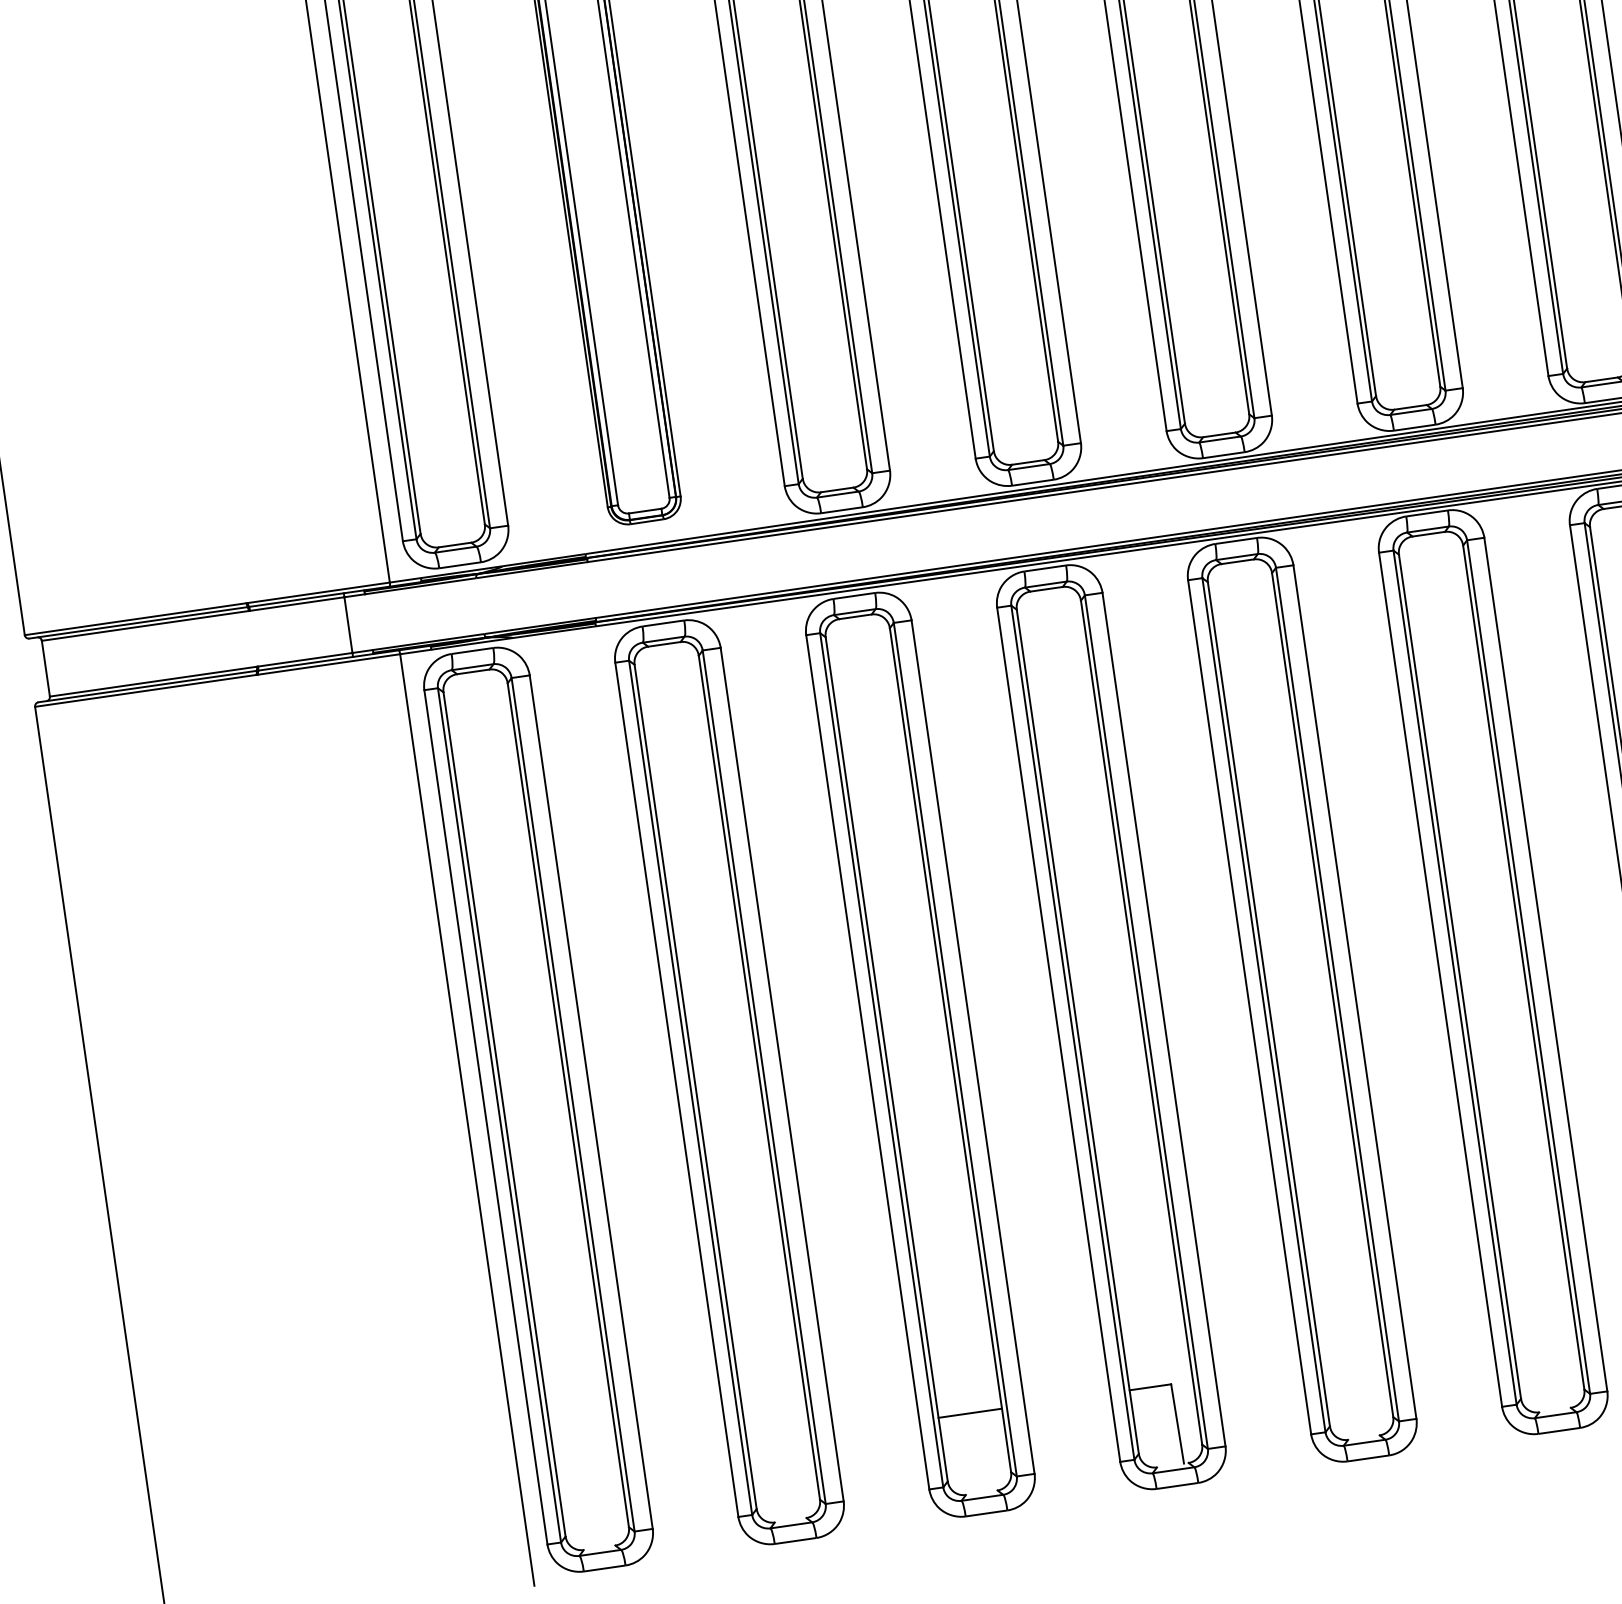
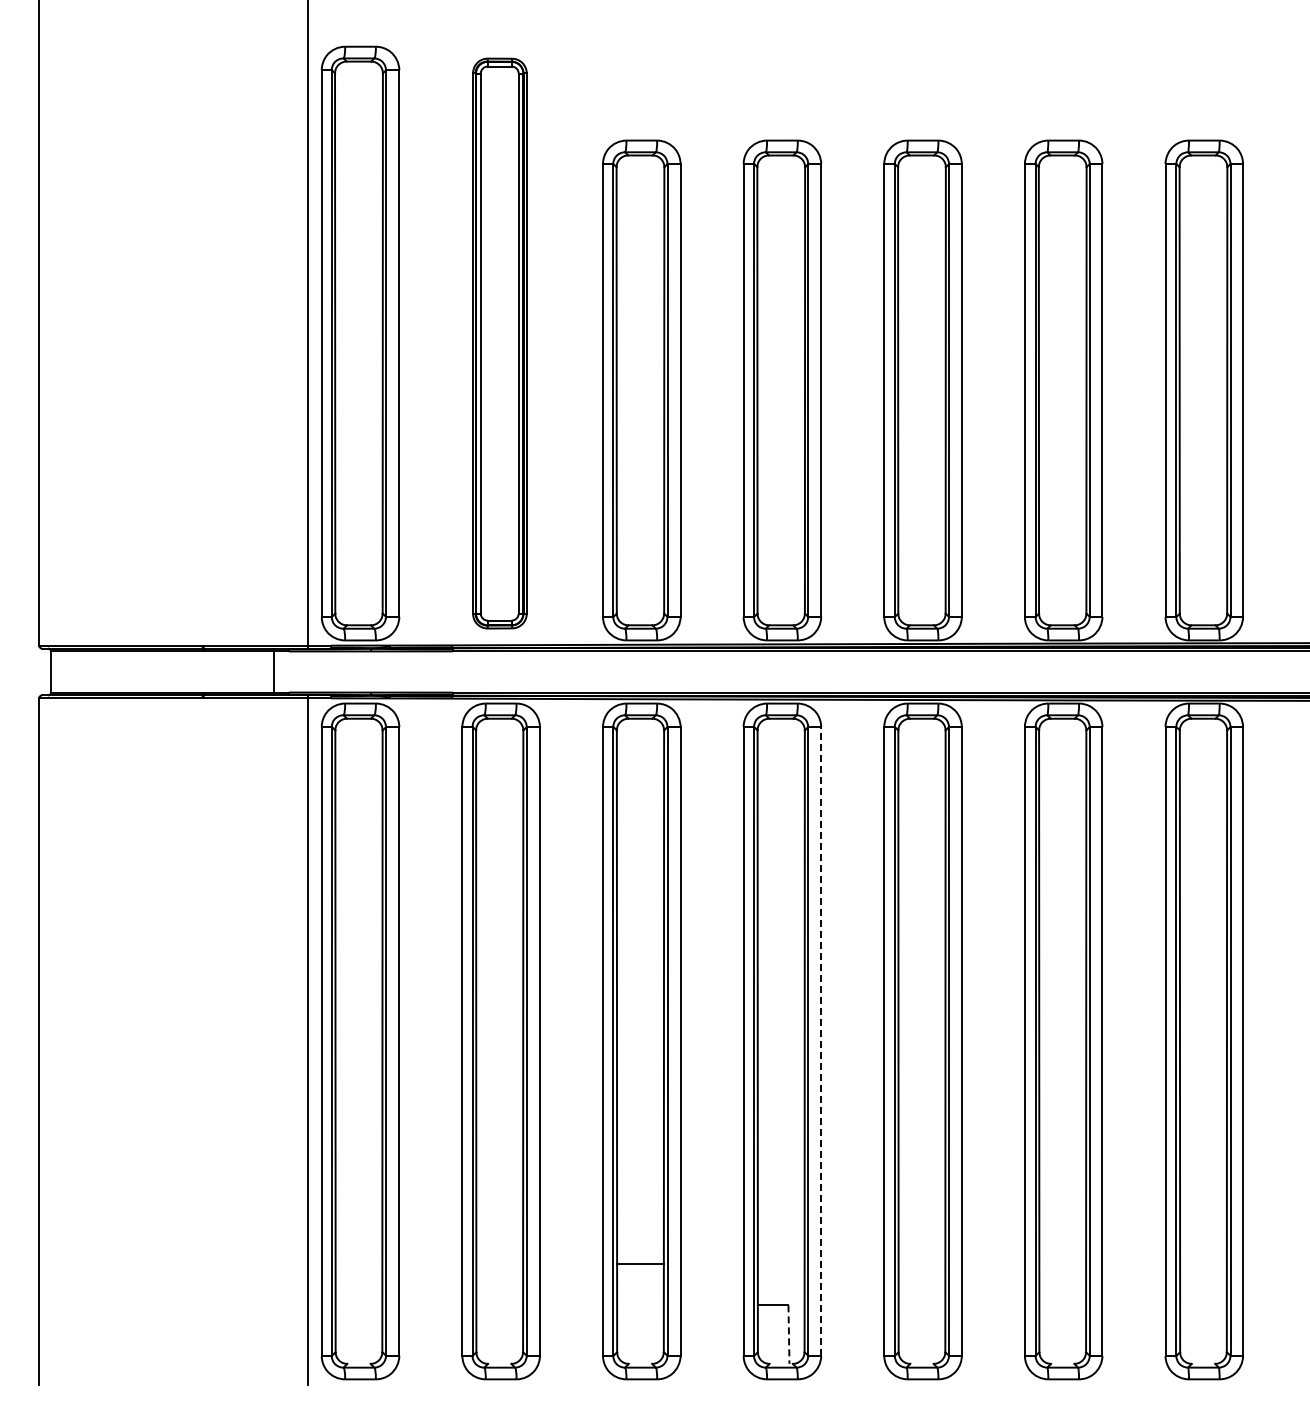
line: (1164, 1018) -> (821, 1040), solid -> dashed
line: (970, 1413) -> (640, 1264), moved
line: (1177, 1425) -> (788, 1335), solid -> dashed

